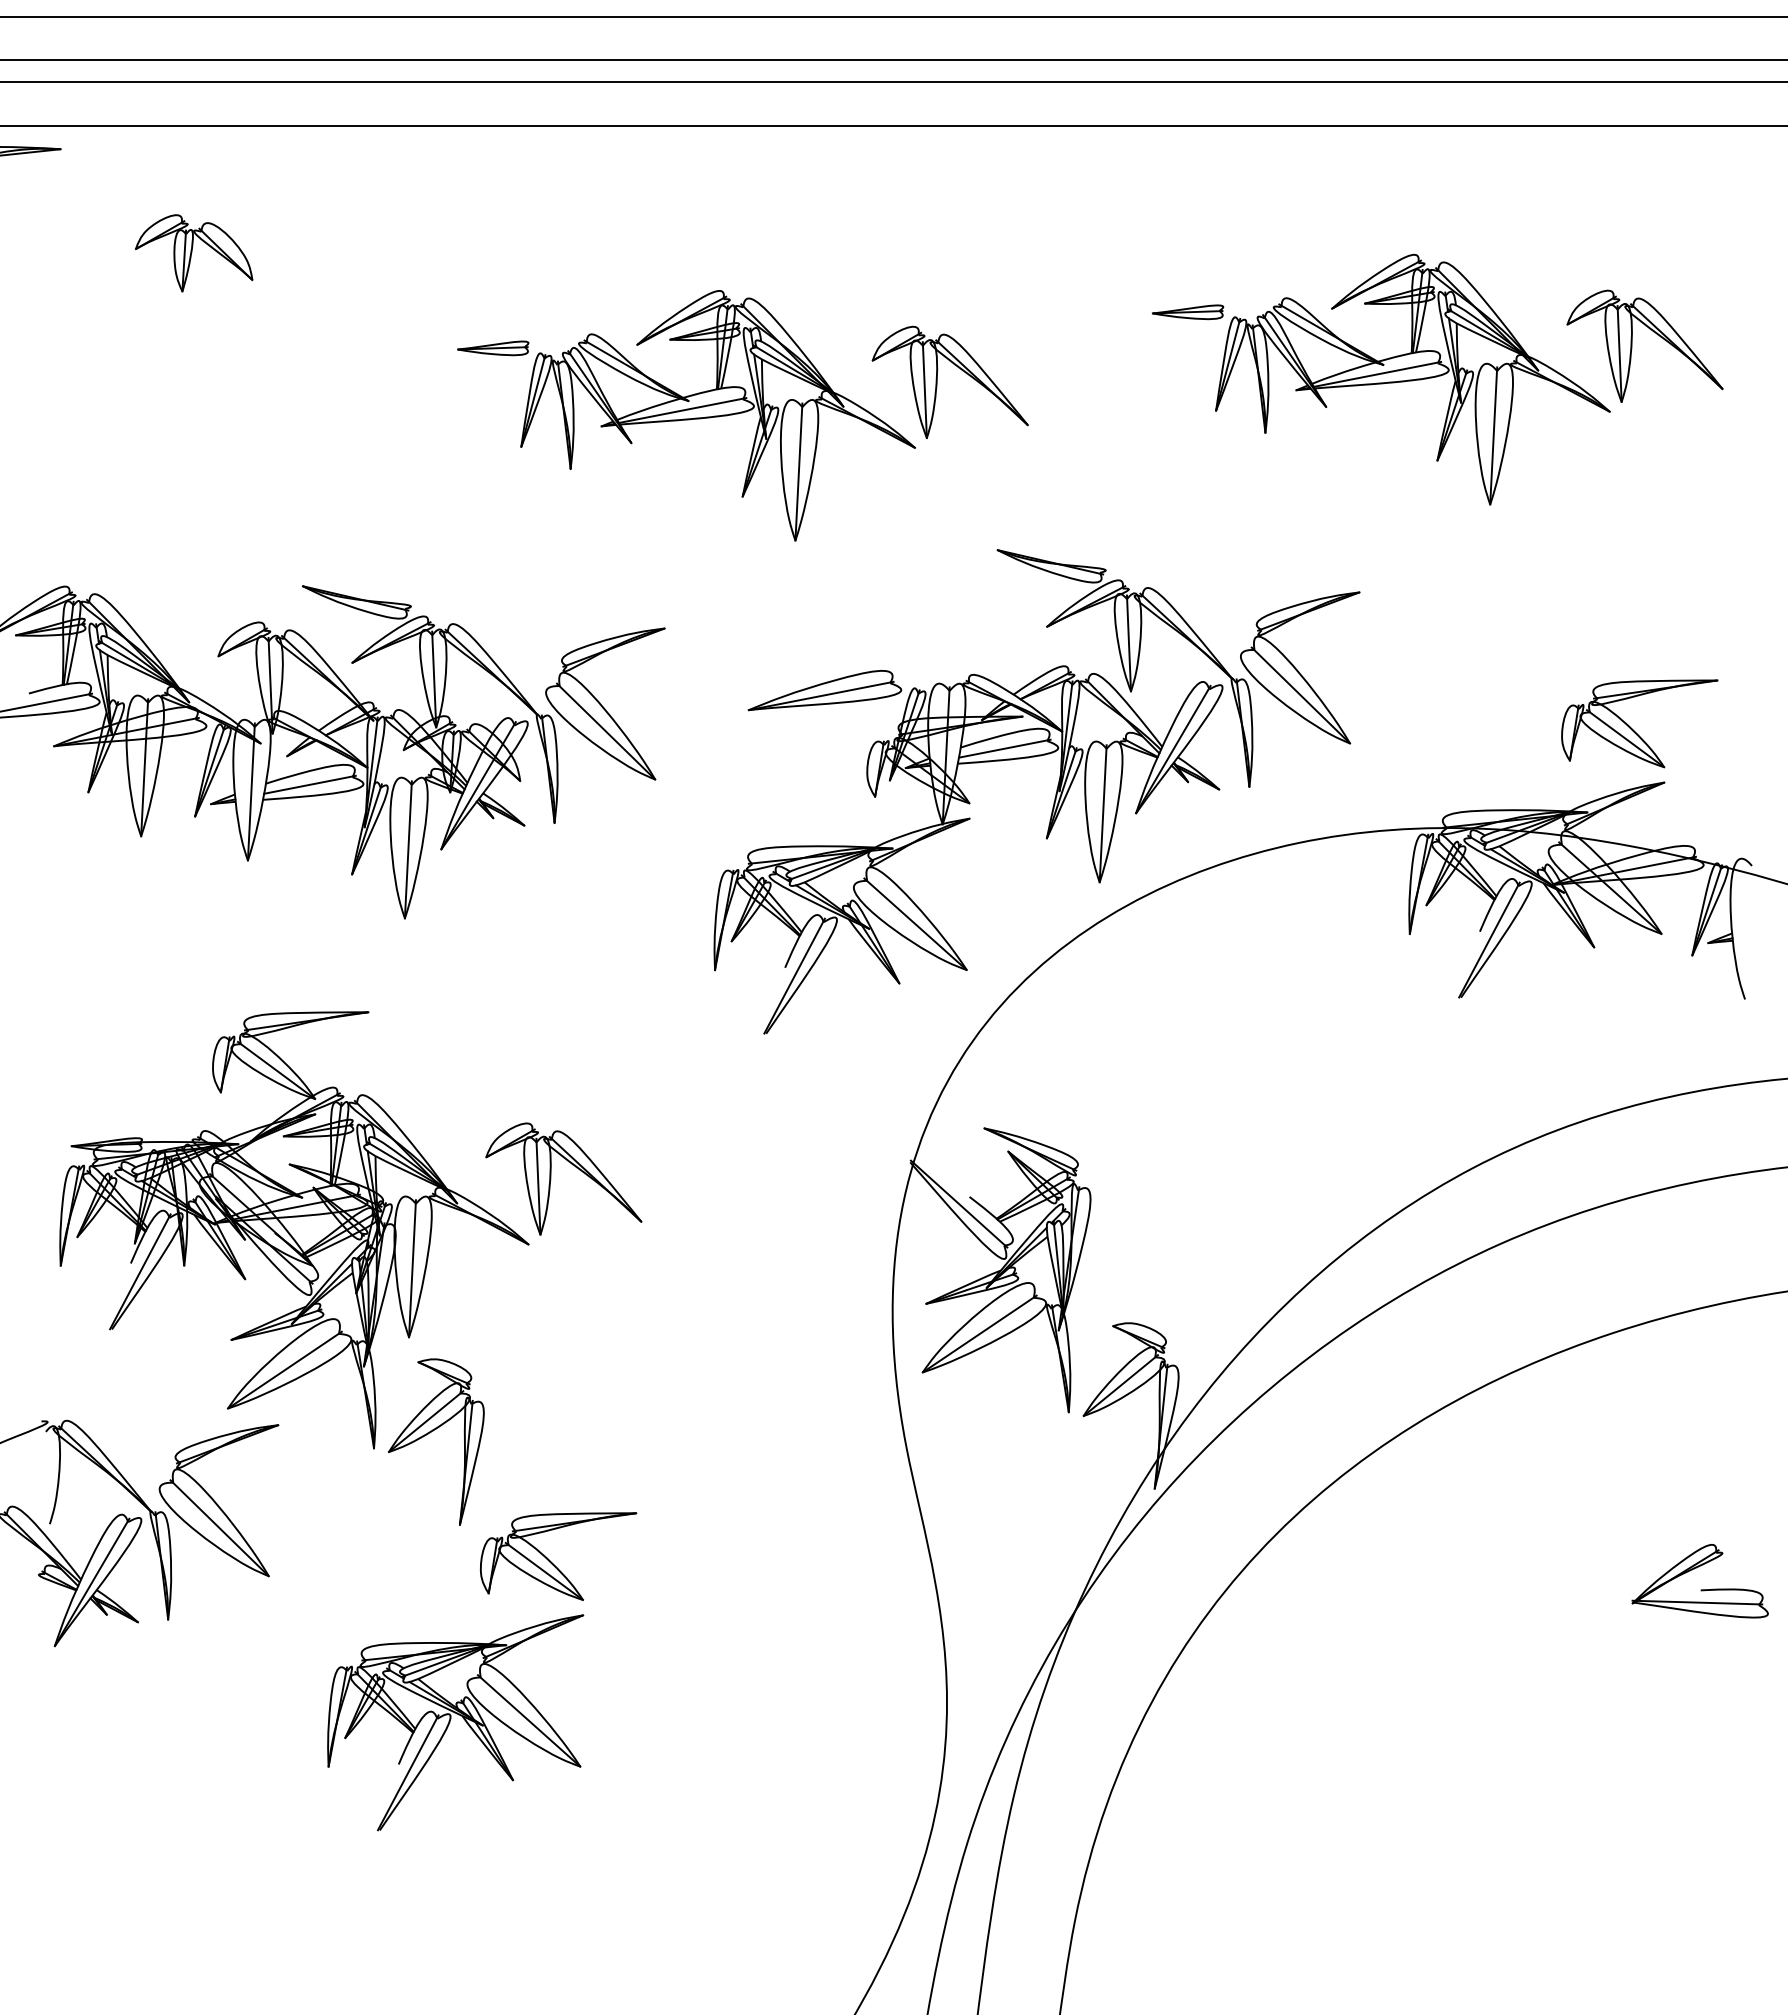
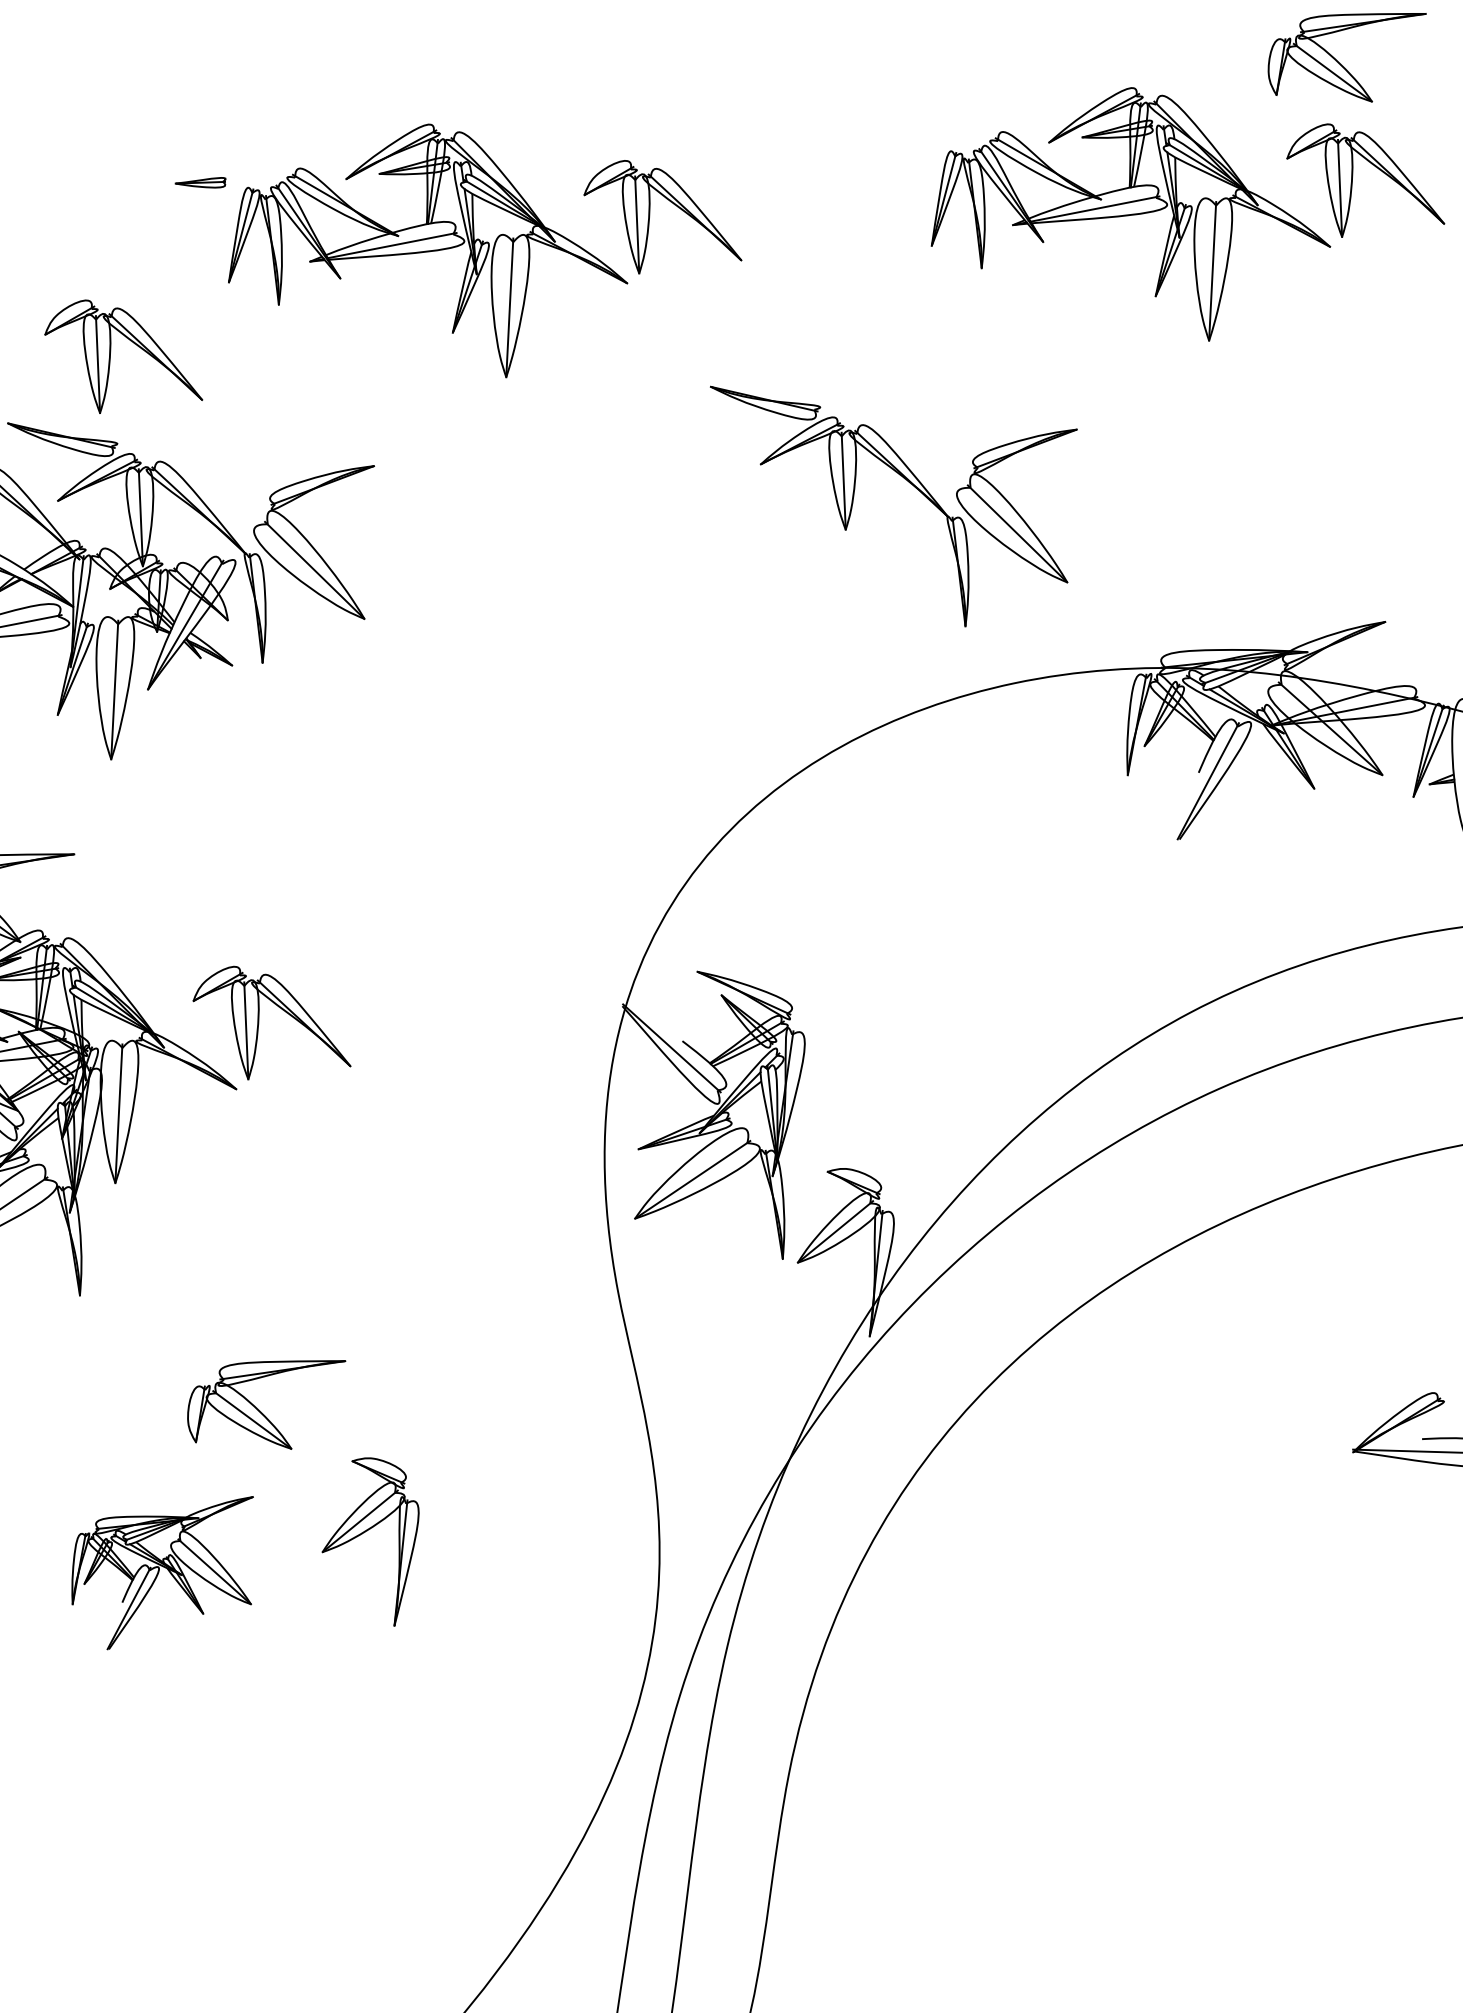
part: (1188, 312) -> (903, 146), removed
part: (493, 348) -> (200, 182), size x0.7
part: (404, 519) -> (110, 355), added
part: (1633, 729) -> (1340, 63), moved
part: (956, 825) -> (669, 665), removed
part: (430, 1433) -> (364, 1533), moved
part: (455, 1722) -> (162, 1572), size x0.7

